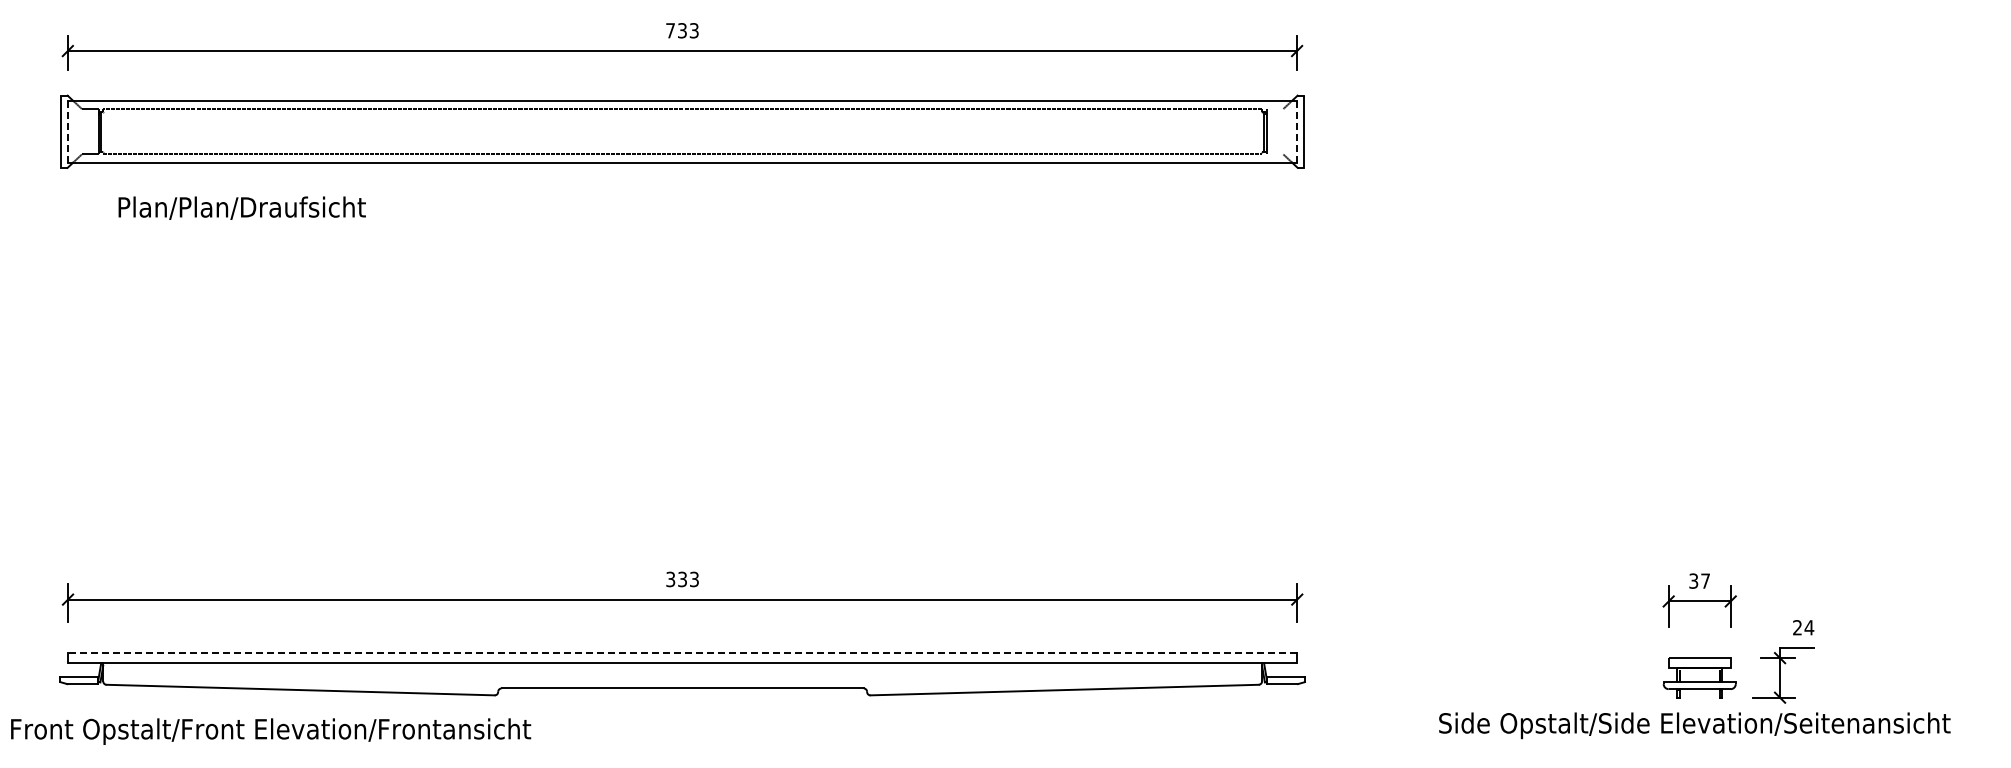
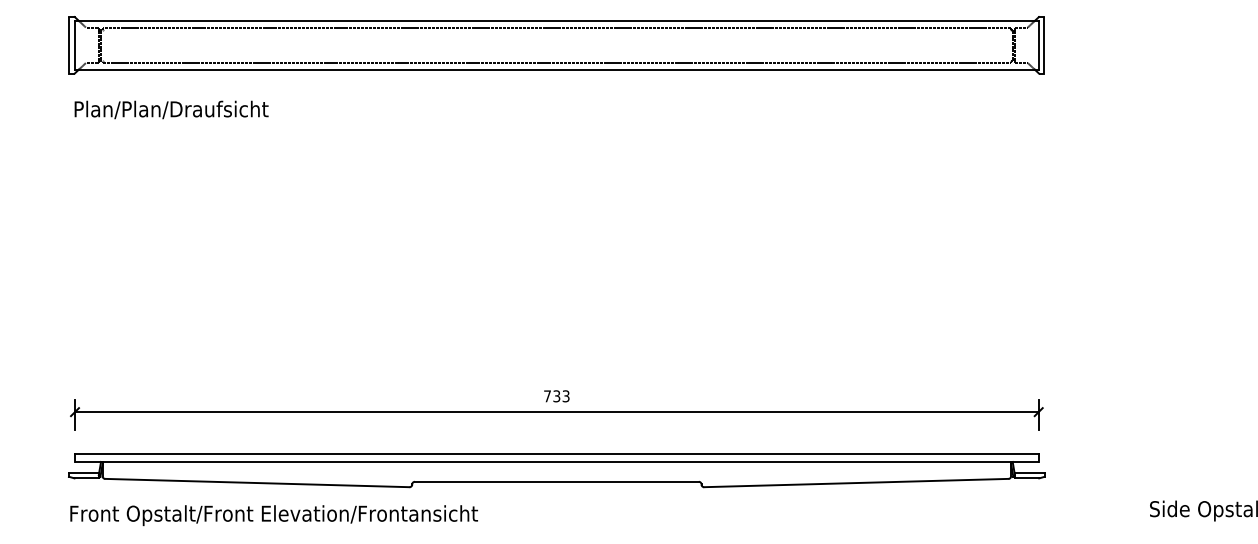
line: (68, 132) -> (75, 45), dashed -> solid
line: (1297, 132) -> (1038, 45), dashed -> solid
text: (241, 207) -> (171, 109), moved
text: (670, 579) -> (547, 396), 333 -> 733
line: (682, 653) -> (556, 454), dashed -> solid
text: (271, 731) -> (274, 515), moved

